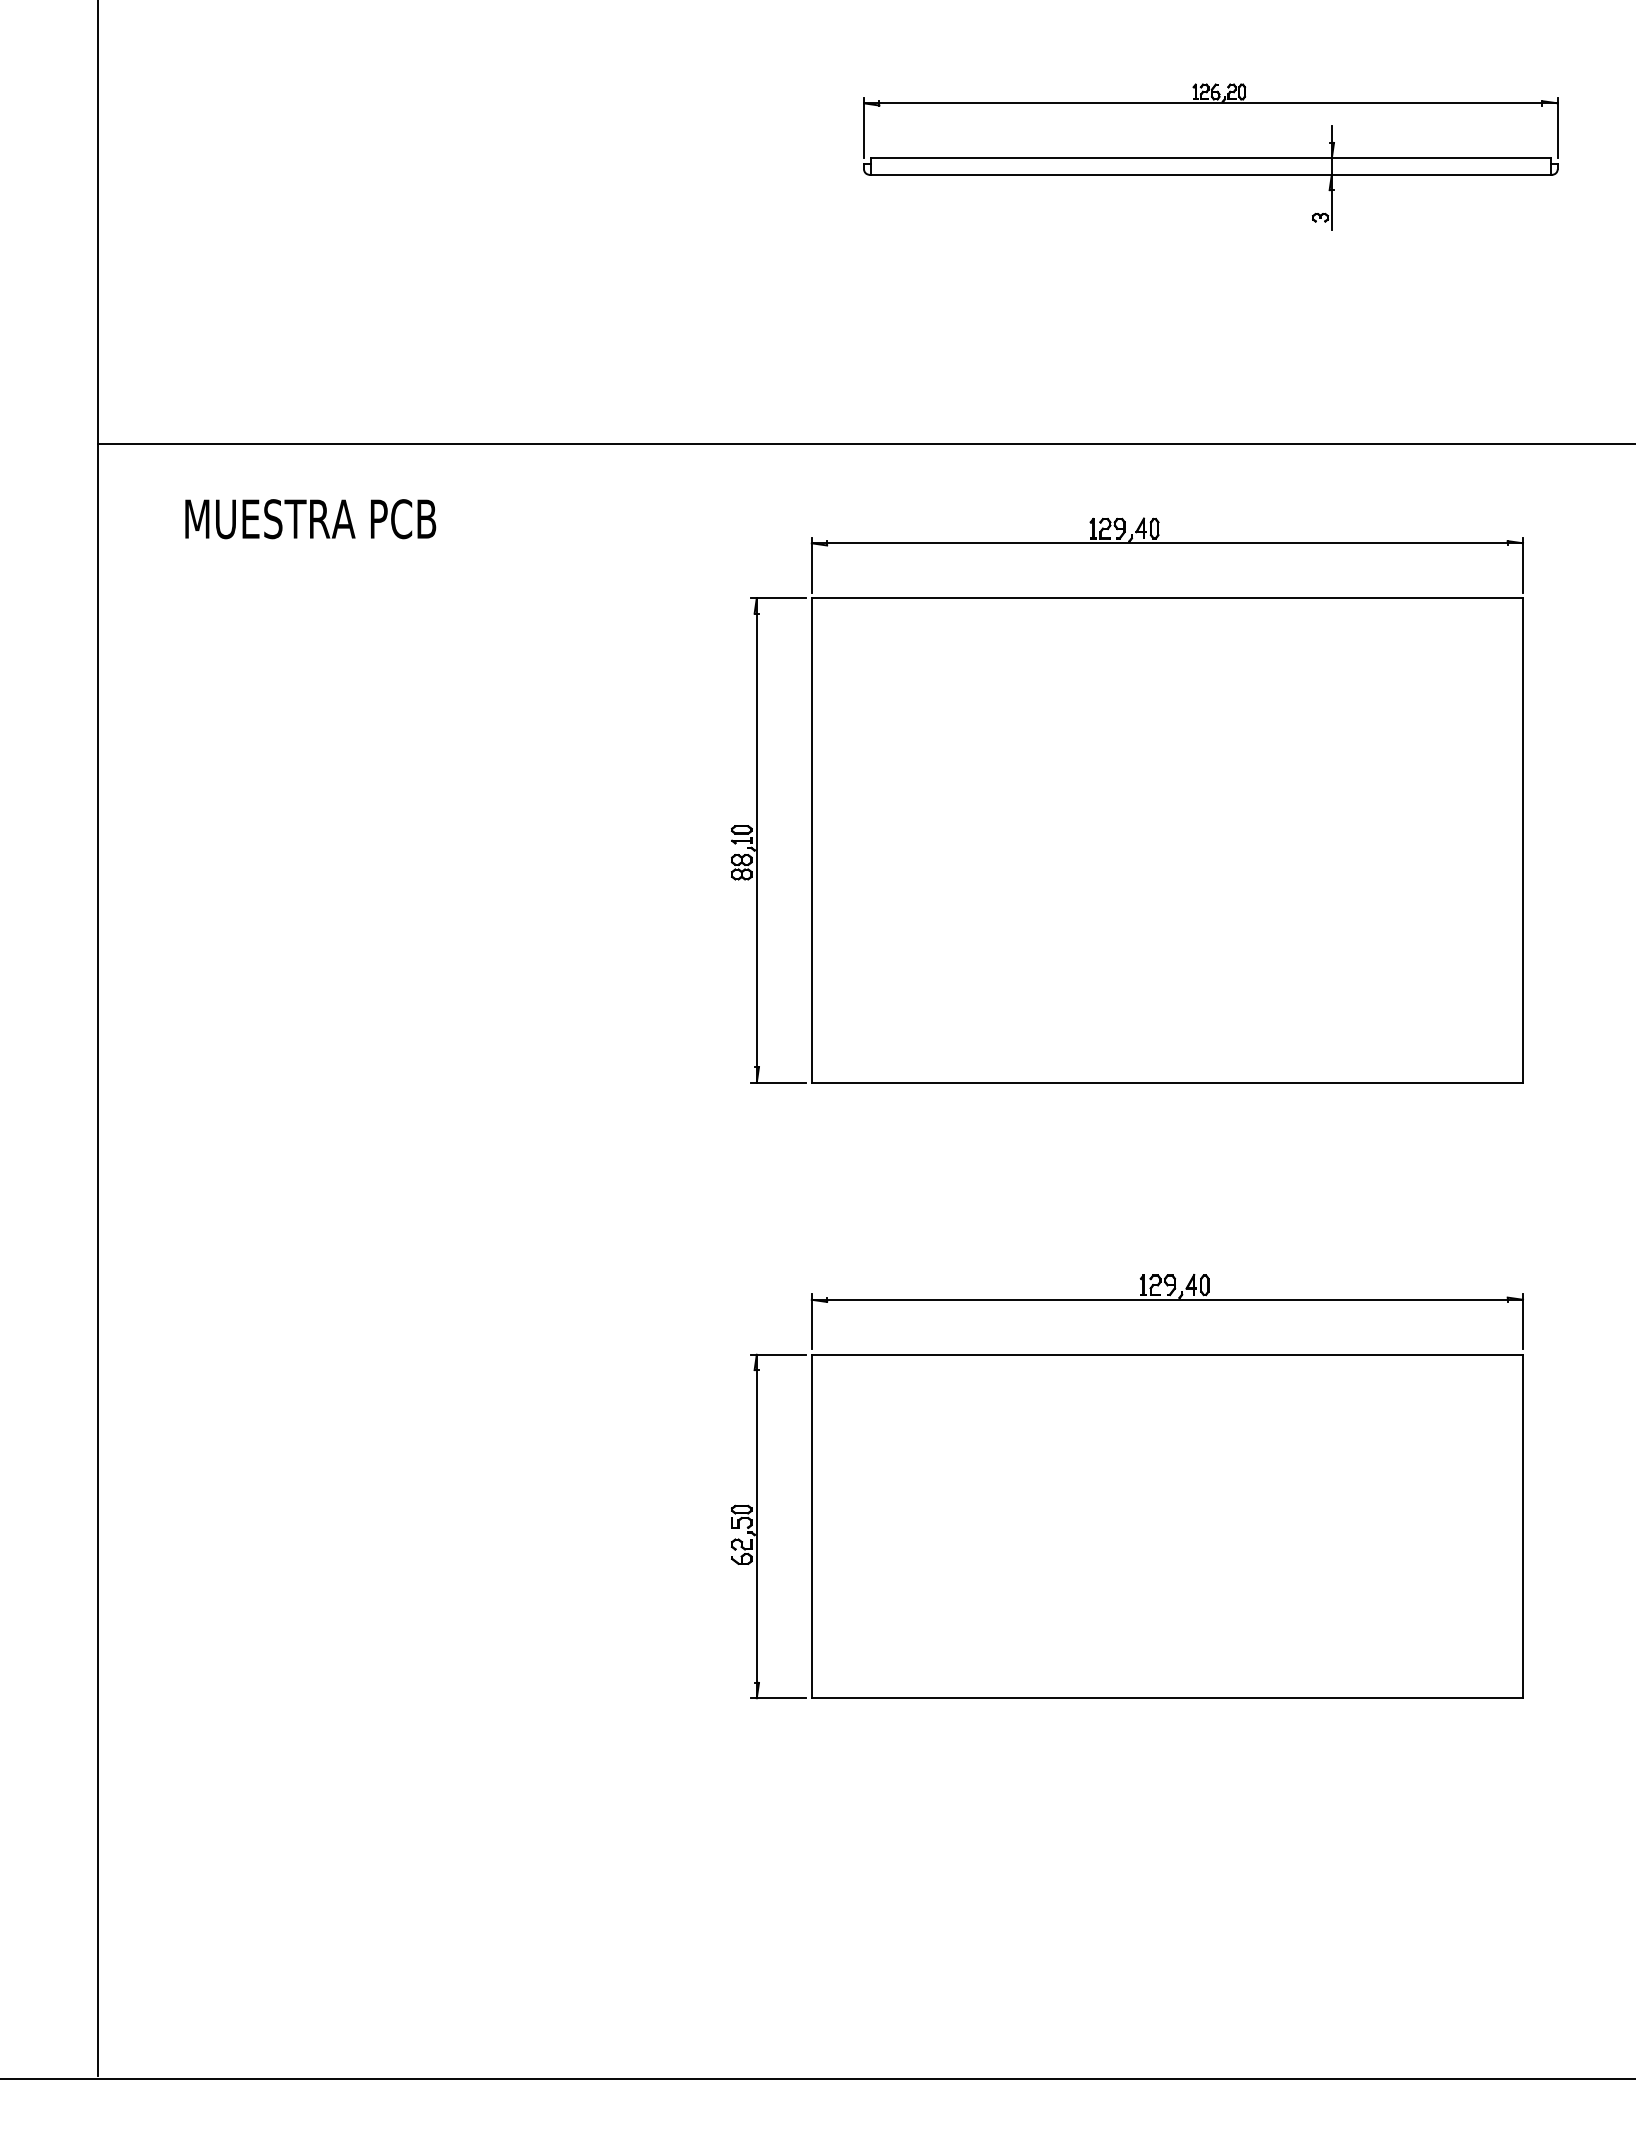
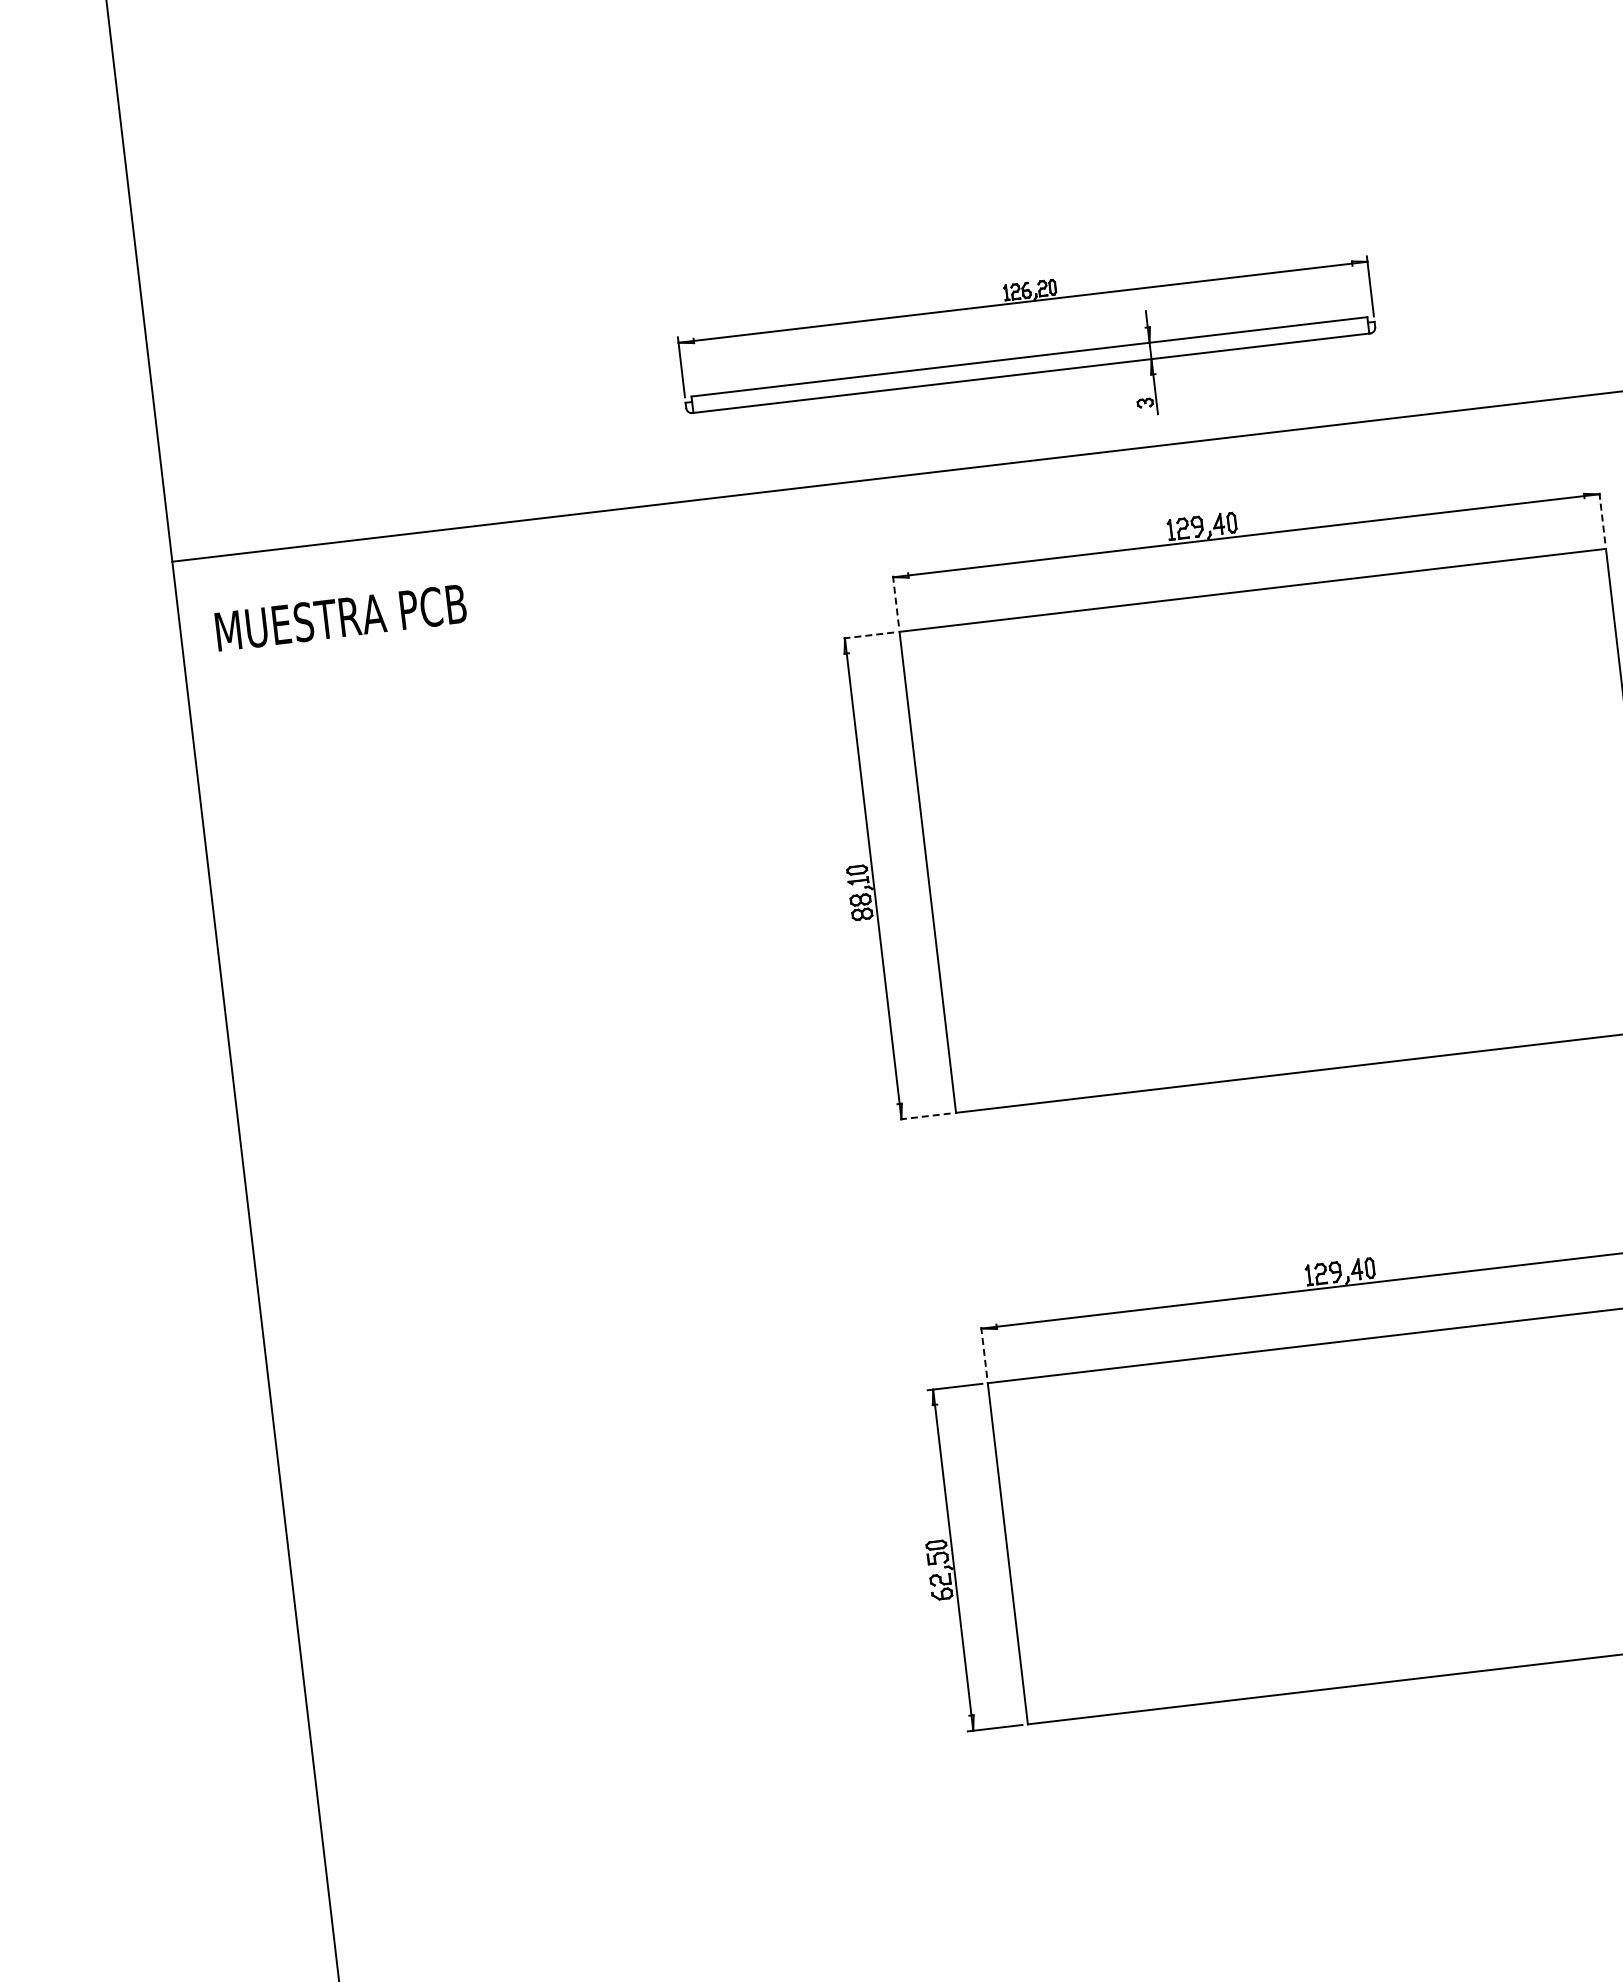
part: (1210, 156) -> (1028, 355), moved
text: (310, 519) -> (340, 618), moved
line: (811, 564) -> (895, 598), solid -> dashed
line: (1523, 564) -> (1602, 515), solid -> dashed
line: (778, 598) -> (866, 635), solid -> dashed
line: (778, 1082) -> (923, 1116), solid -> dashed
line: (811, 1321) -> (983, 1350), solid -> dashed

